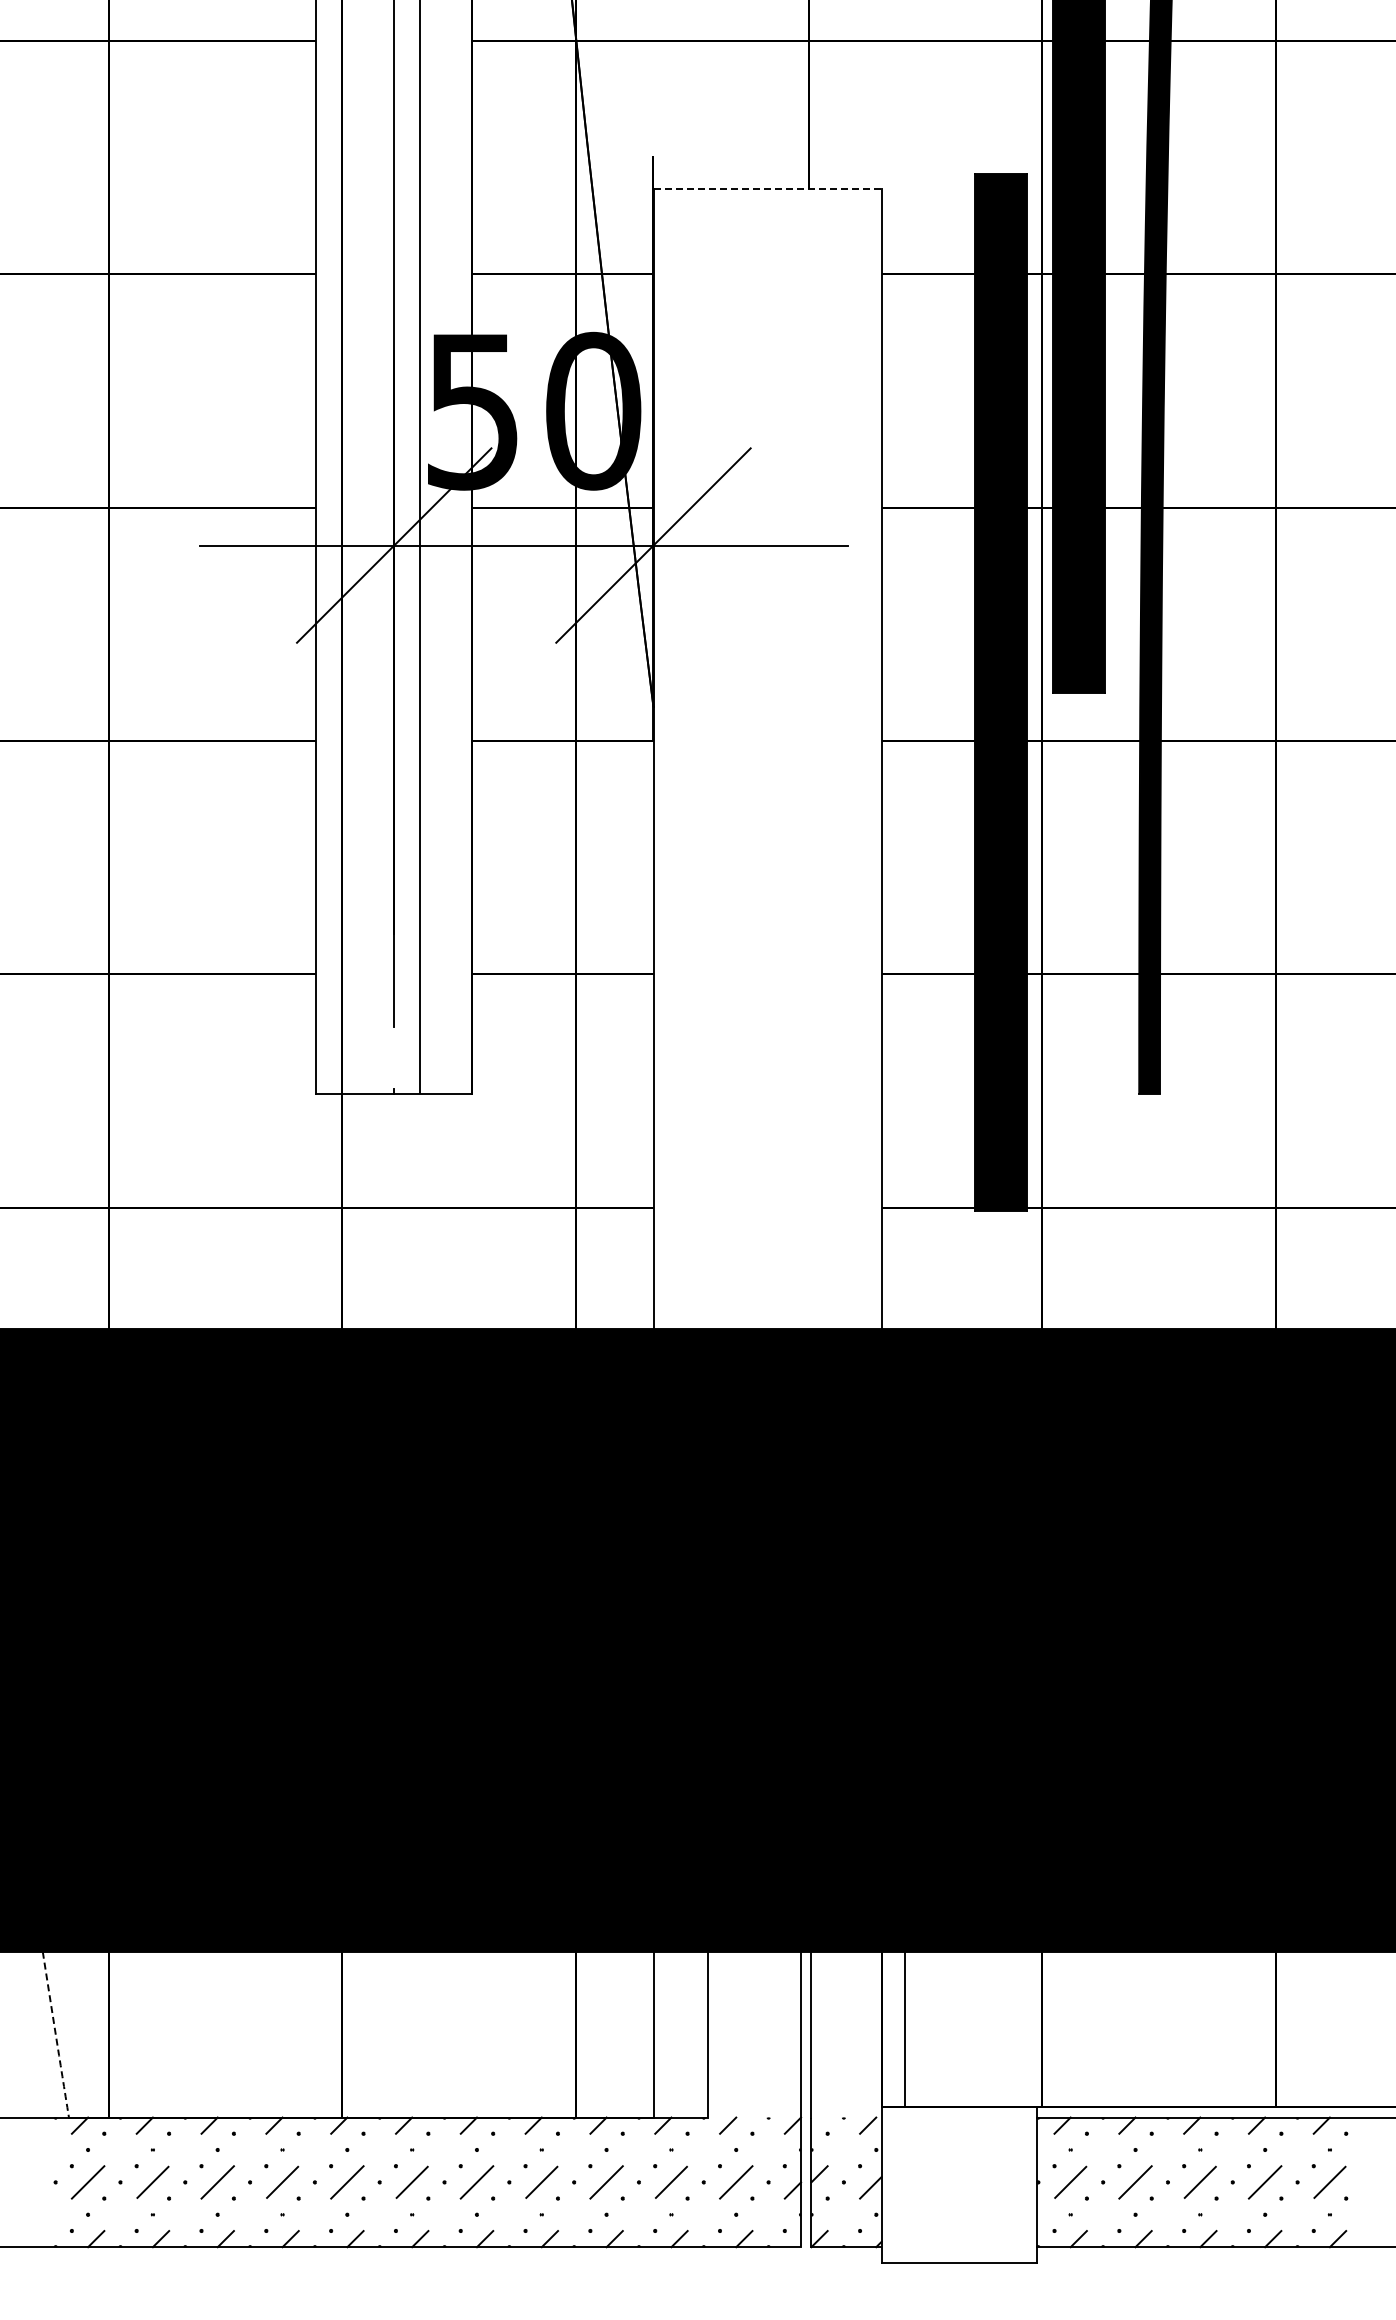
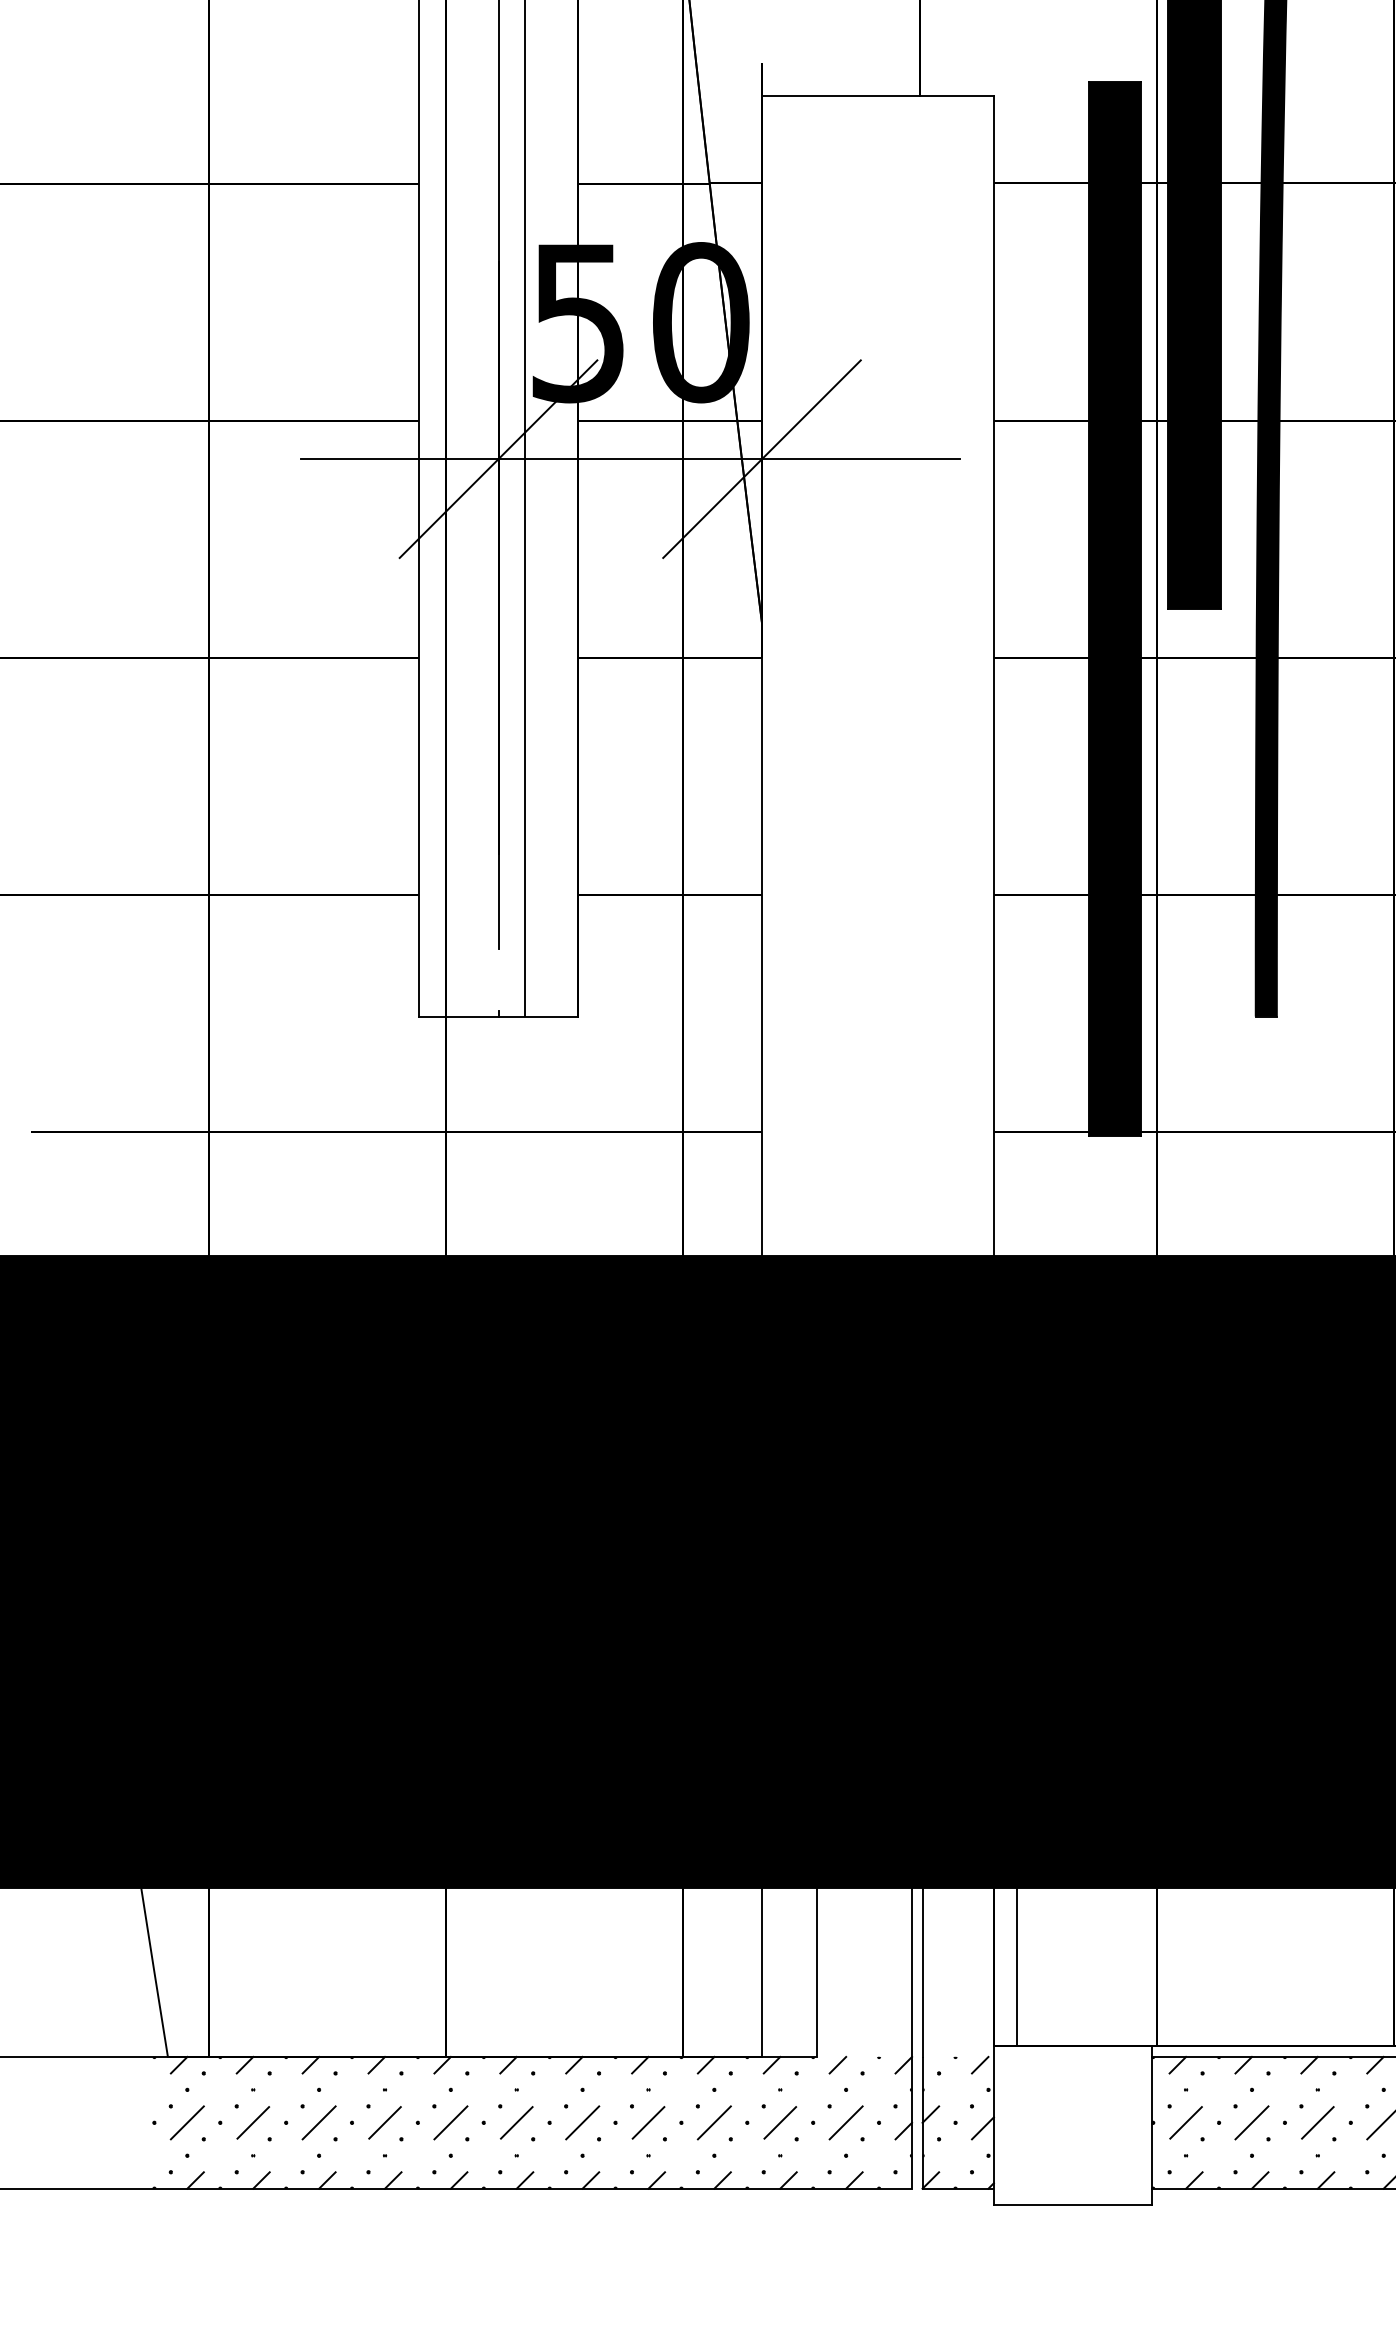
line: (768, 188) -> (878, 96), dashed -> solid
arc: (55, 2034) -> (154, 1972), dashed -> solid

